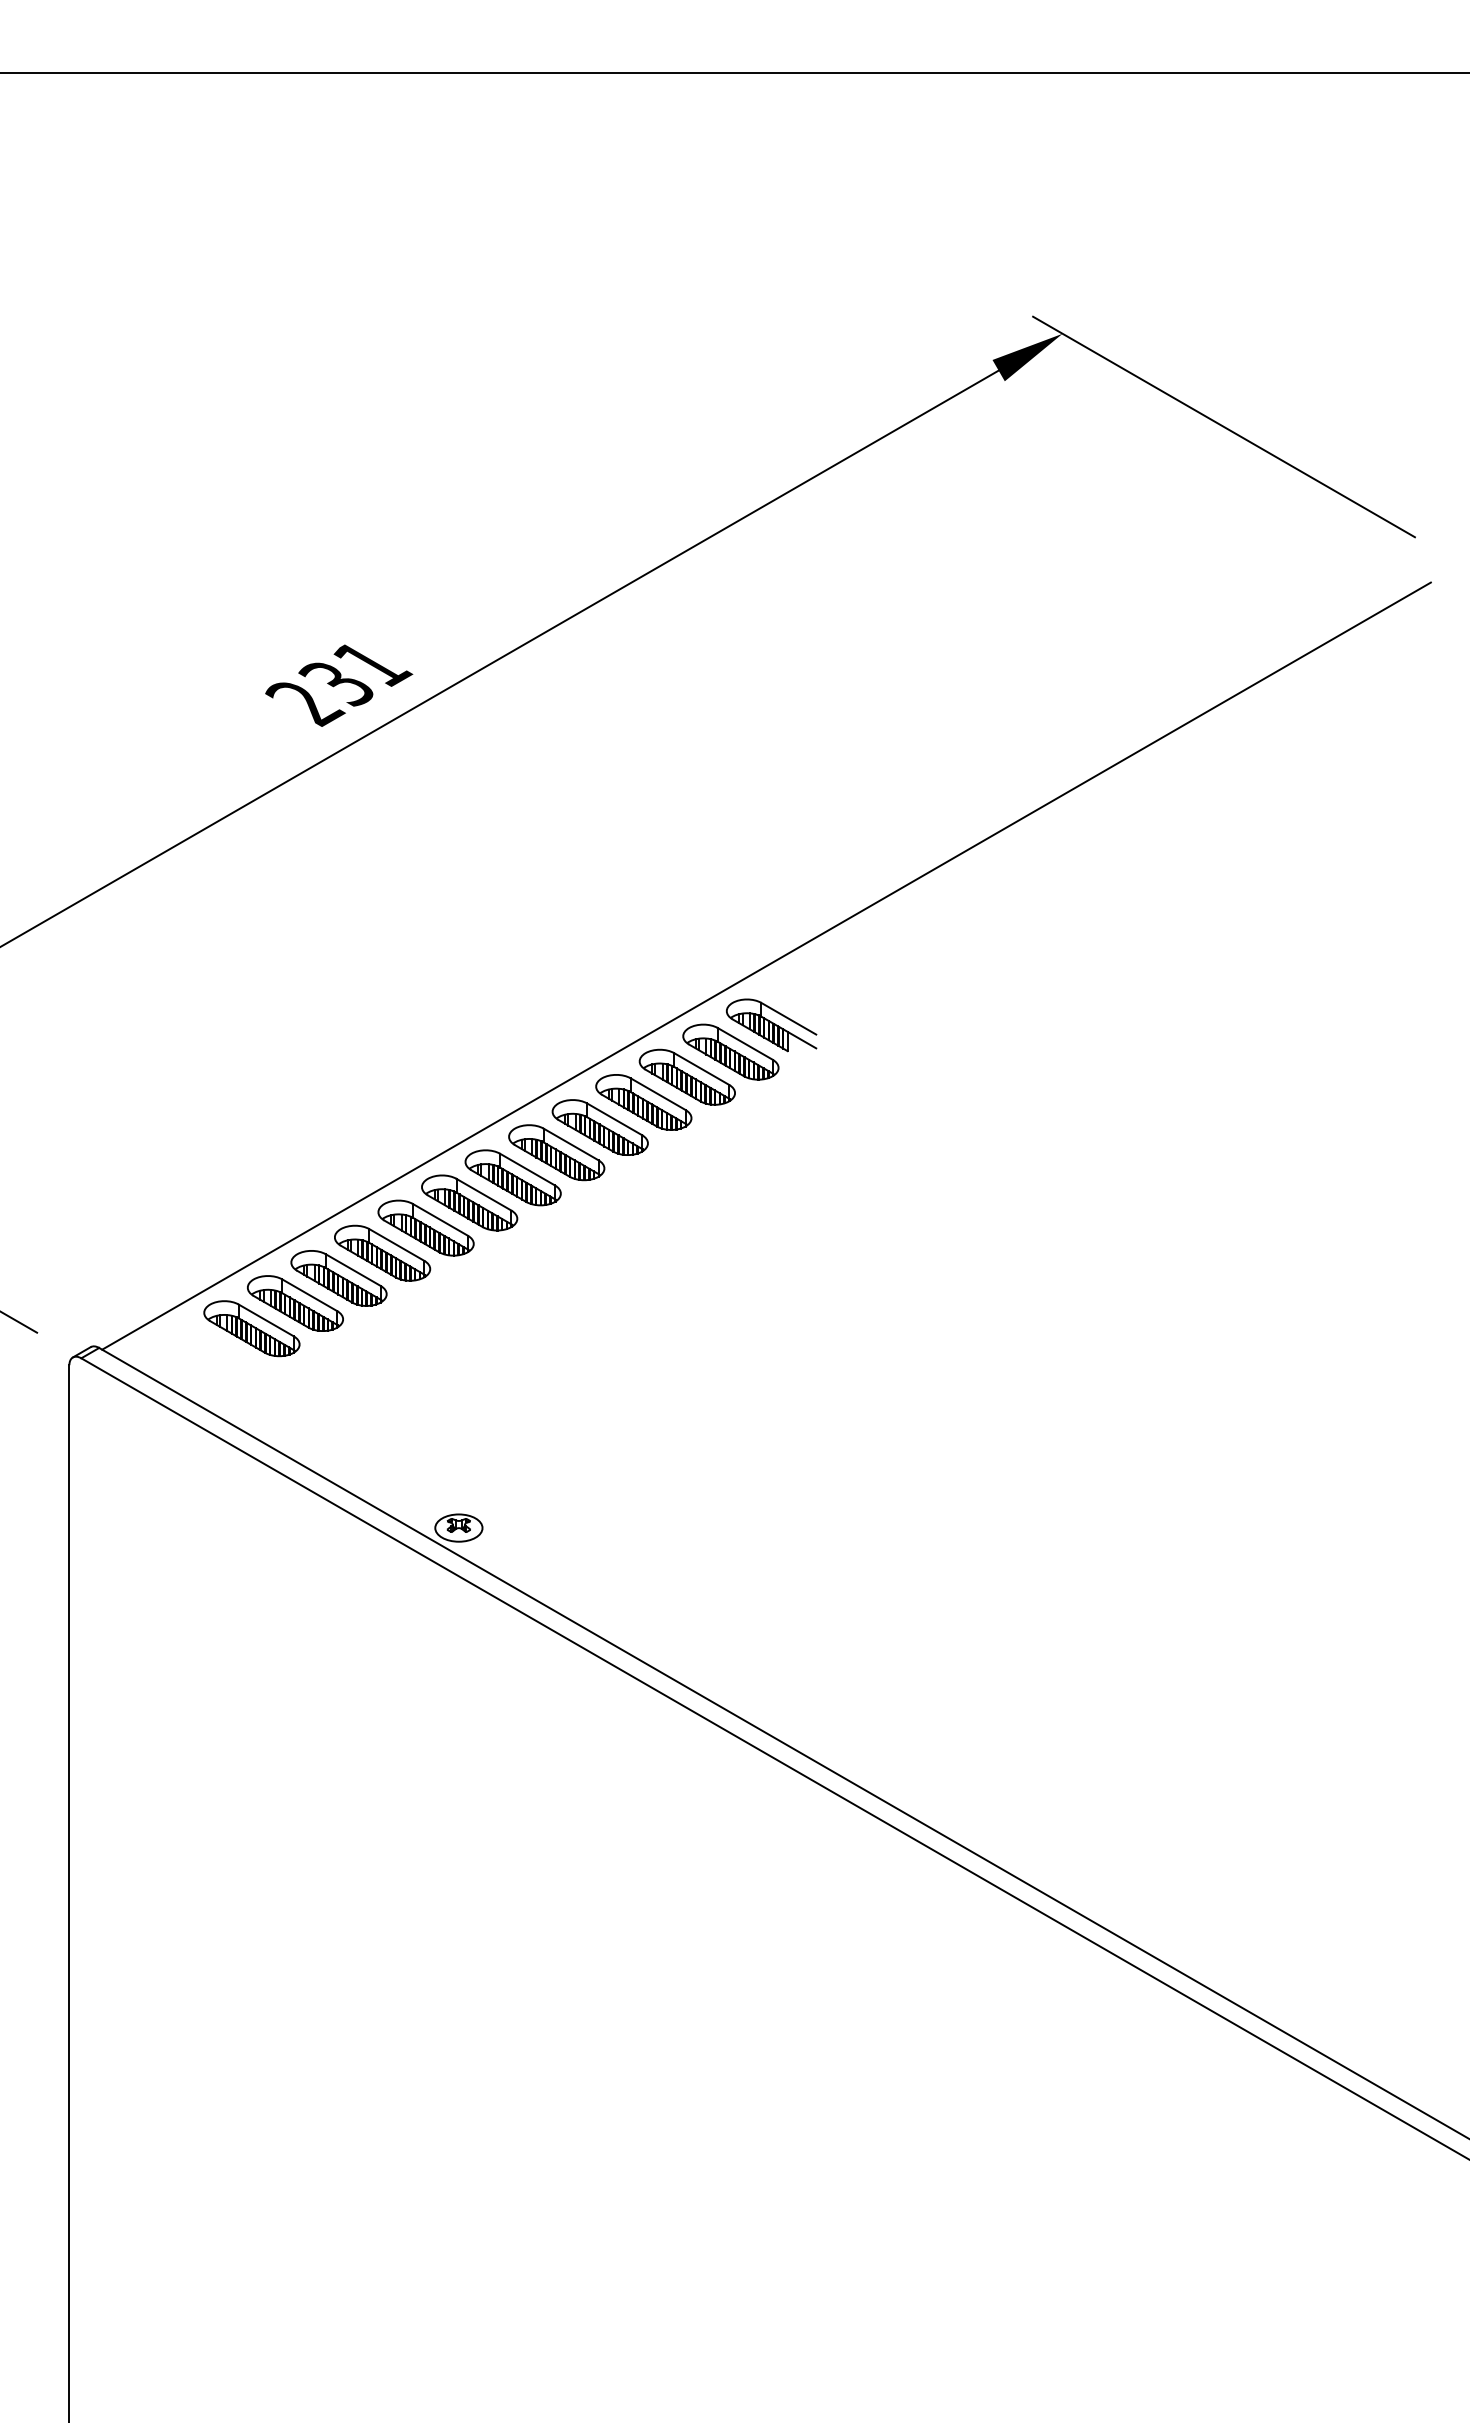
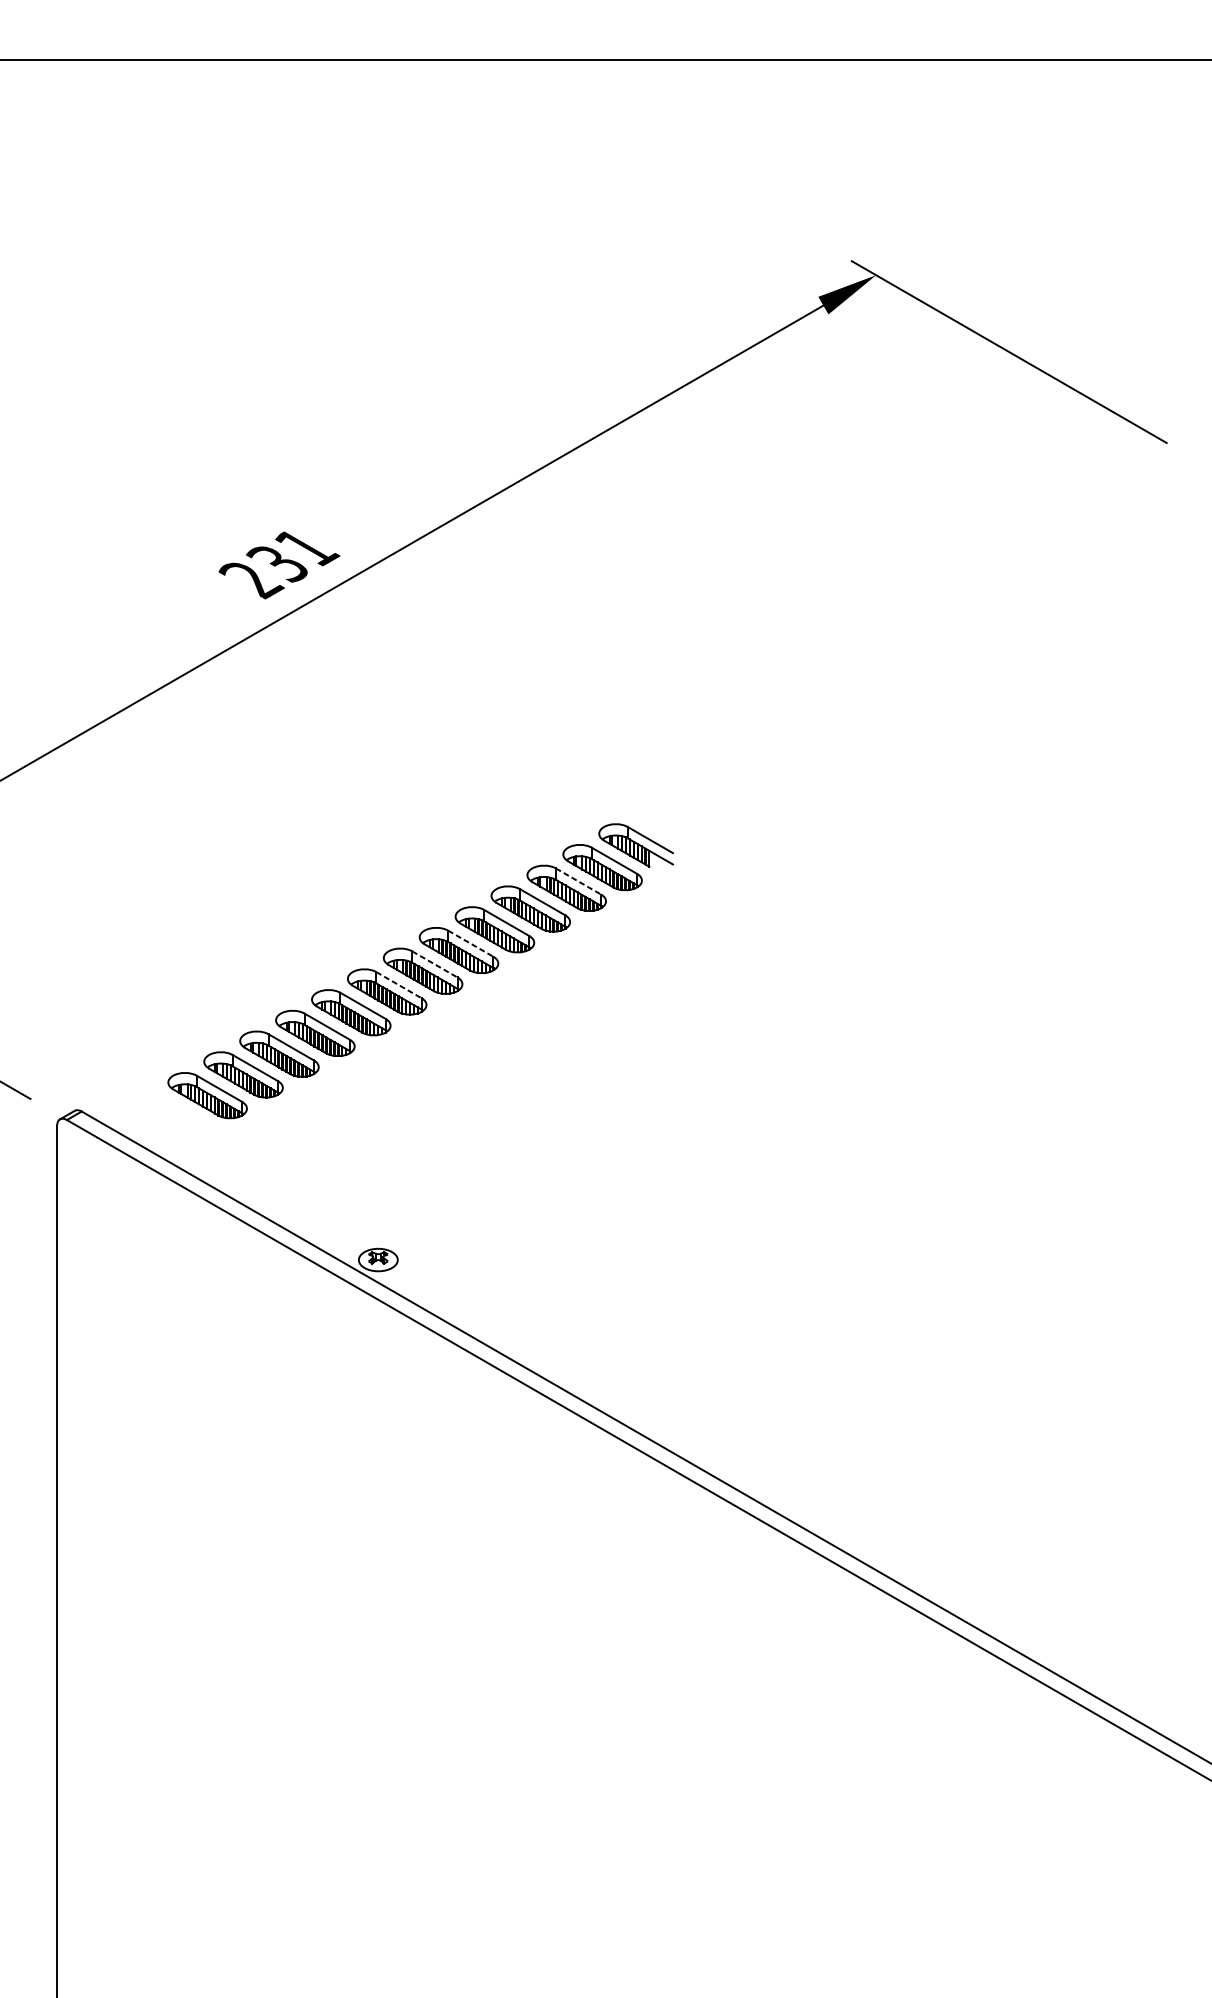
line: (766, 965) -> (631, 796), removed
line: (701, 1069) -> (578, 881), solid -> dashed
line: (571, 1144) -> (471, 943), solid -> dashed
line: (527, 1169) -> (434, 964), solid -> dashed
line: (483, 1194) -> (398, 984), solid -> dashed

